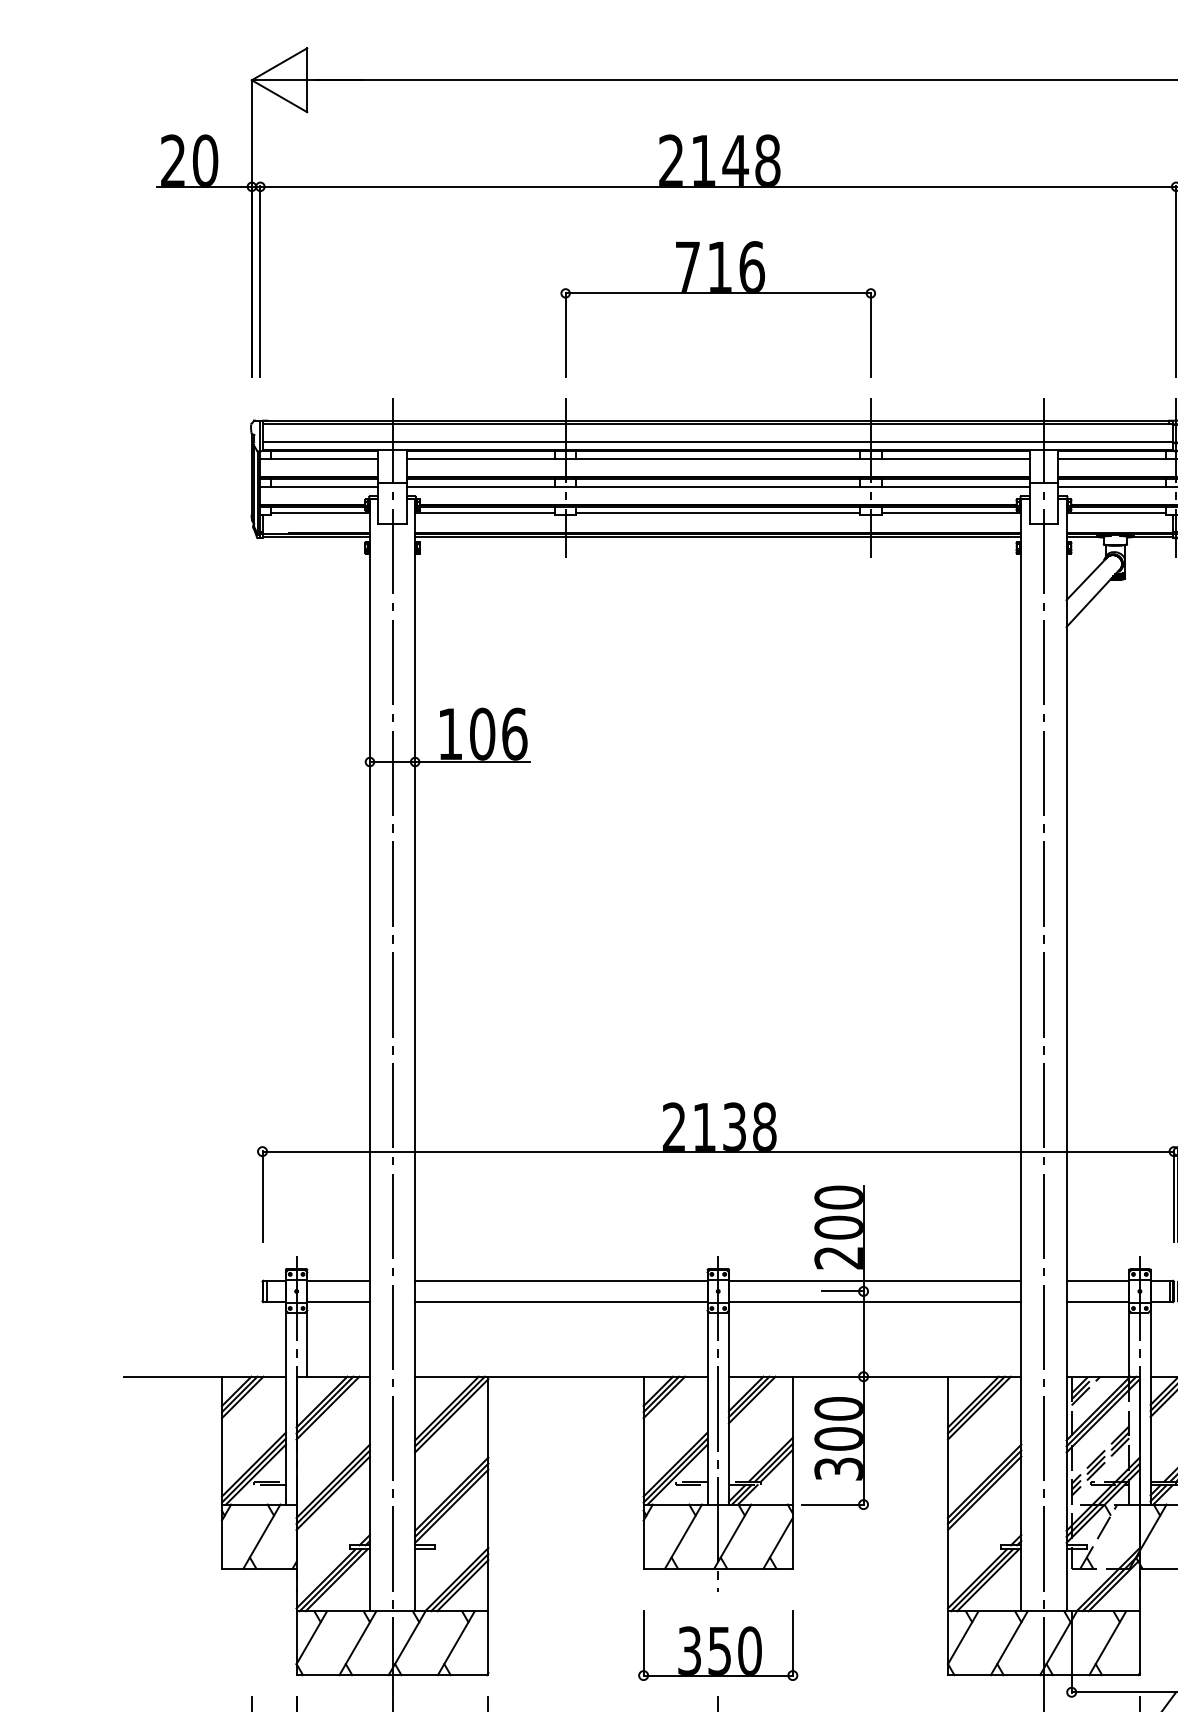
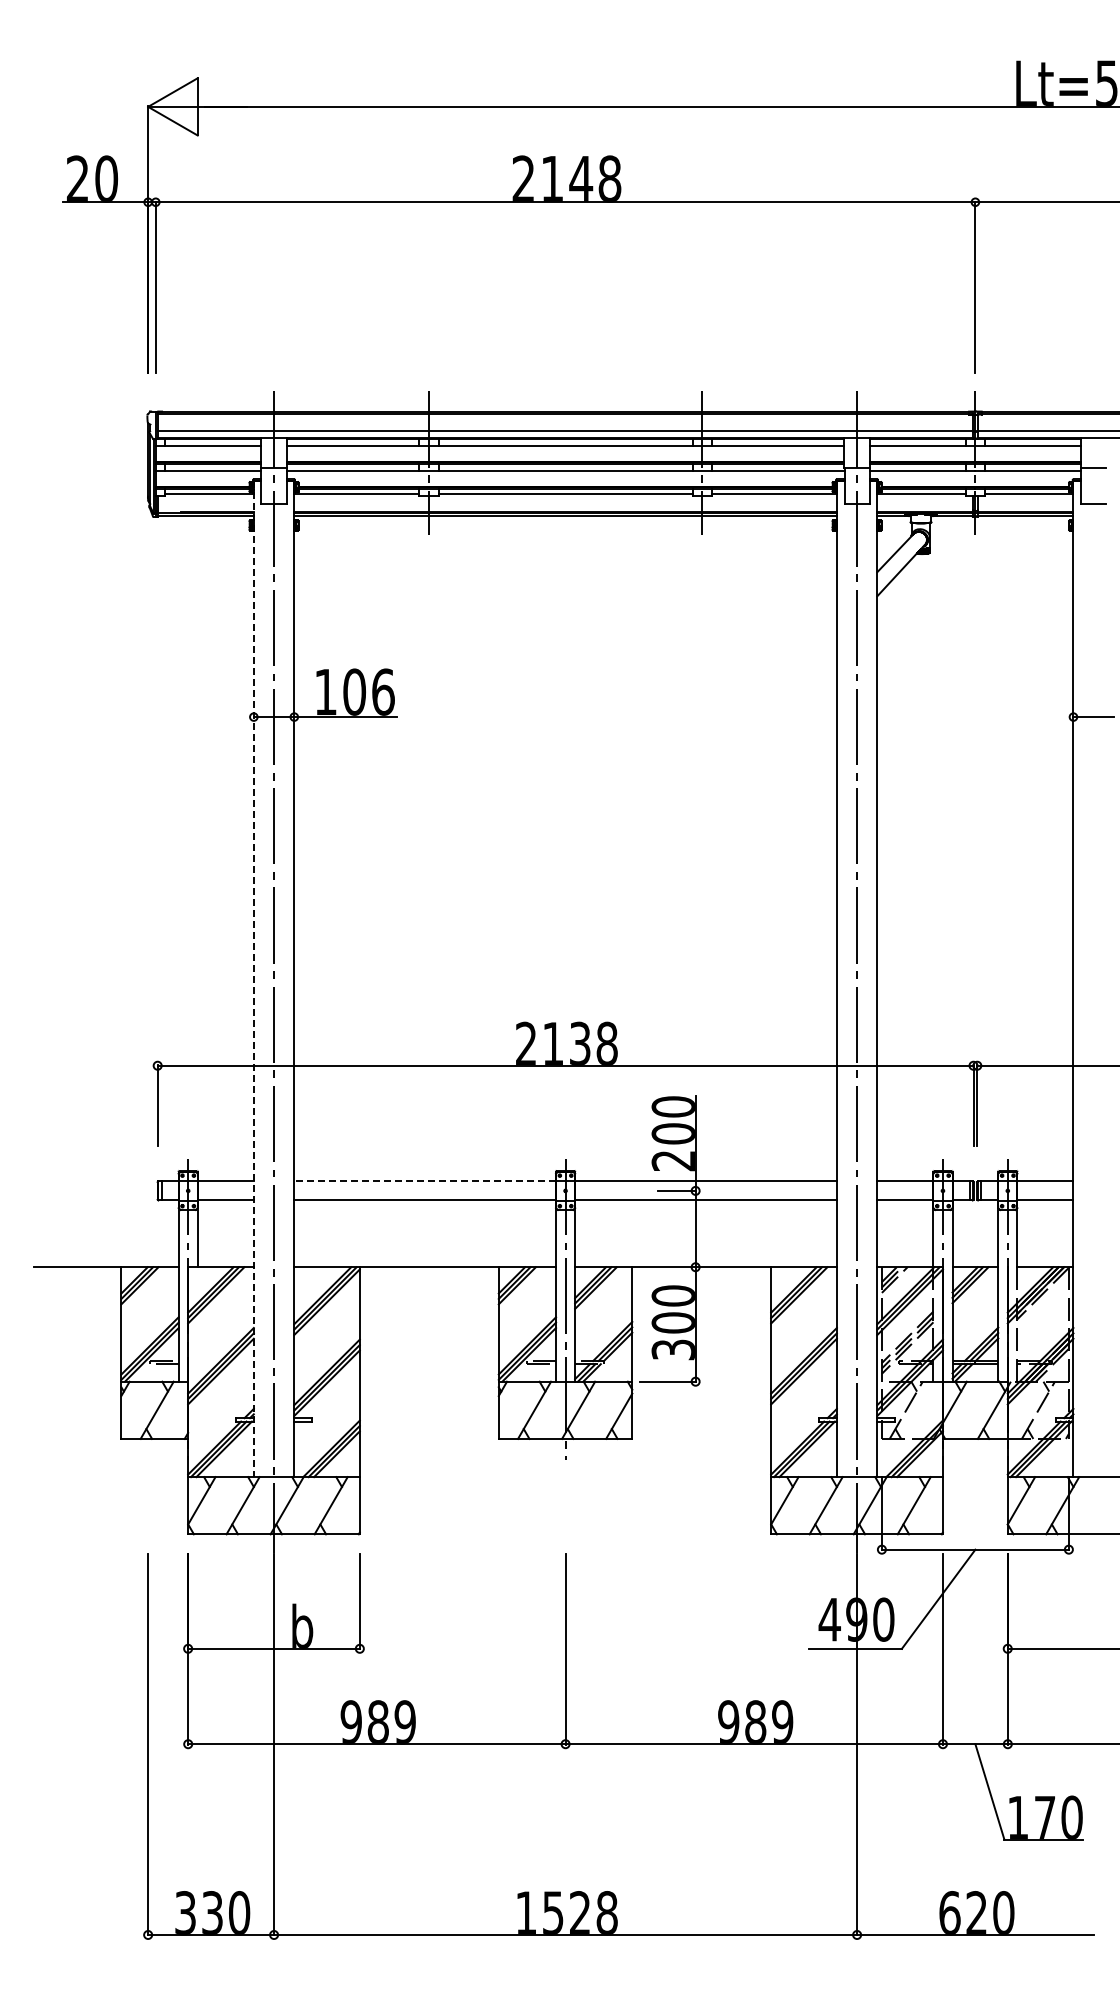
part: (718, 294) -> (565, 298), removed
line: (369, 1055) -> (253, 979), solid -> dashed
line: (561, 1280) -> (425, 1181), solid -> dashed
part: (718, 1645) -> (565, 1507), removed

